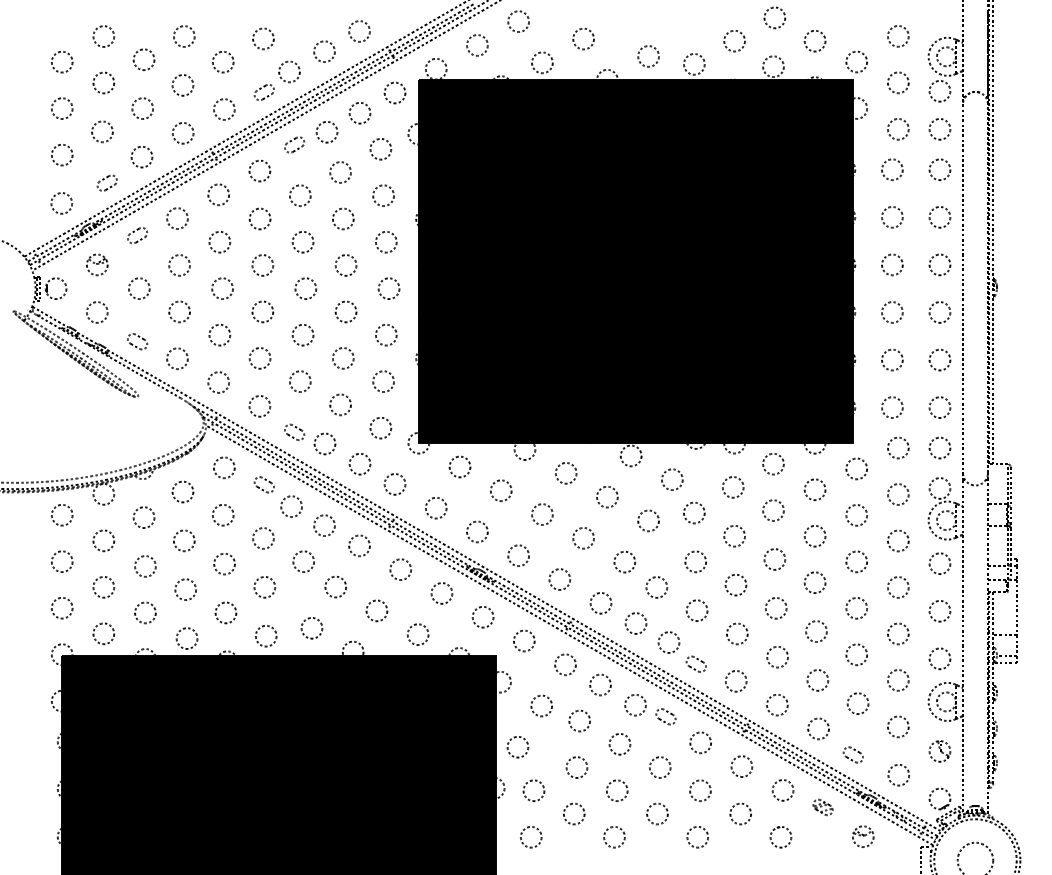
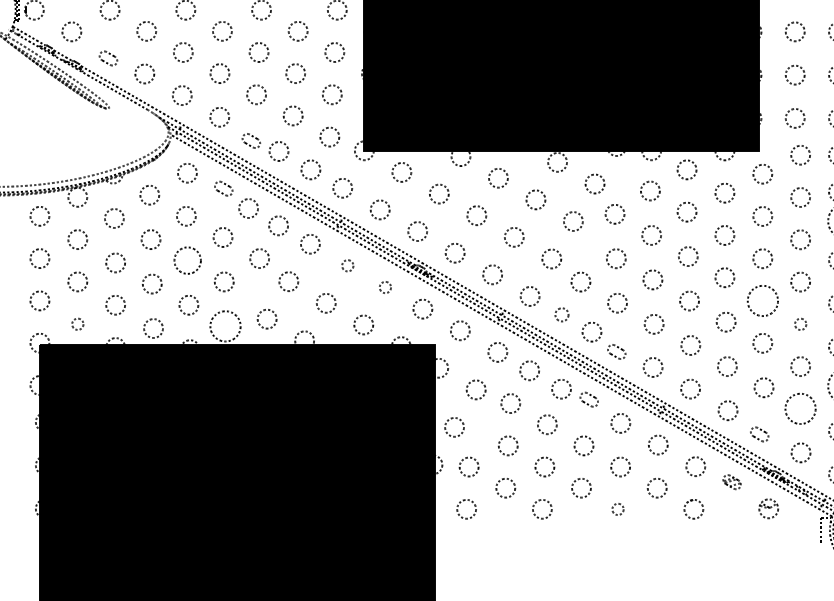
circle: (224, 564) -> (187, 261), size x1.4
circle: (400, 569) -> (347, 265), size x0.6
circle: (441, 593) -> (384, 287), size x0.6
circle: (856, 608) -> (762, 301), size x1.6
circle: (635, 623) -> (561, 314), size x0.7
circle: (103, 633) -> (77, 323), size x0.6
circle: (898, 633) -> (800, 323), size x0.6
circle: (265, 635) -> (224, 325), size x1.6
circle: (898, 726) -> (800, 408), size x1.6
circle: (697, 837) -> (617, 509), size x0.6

